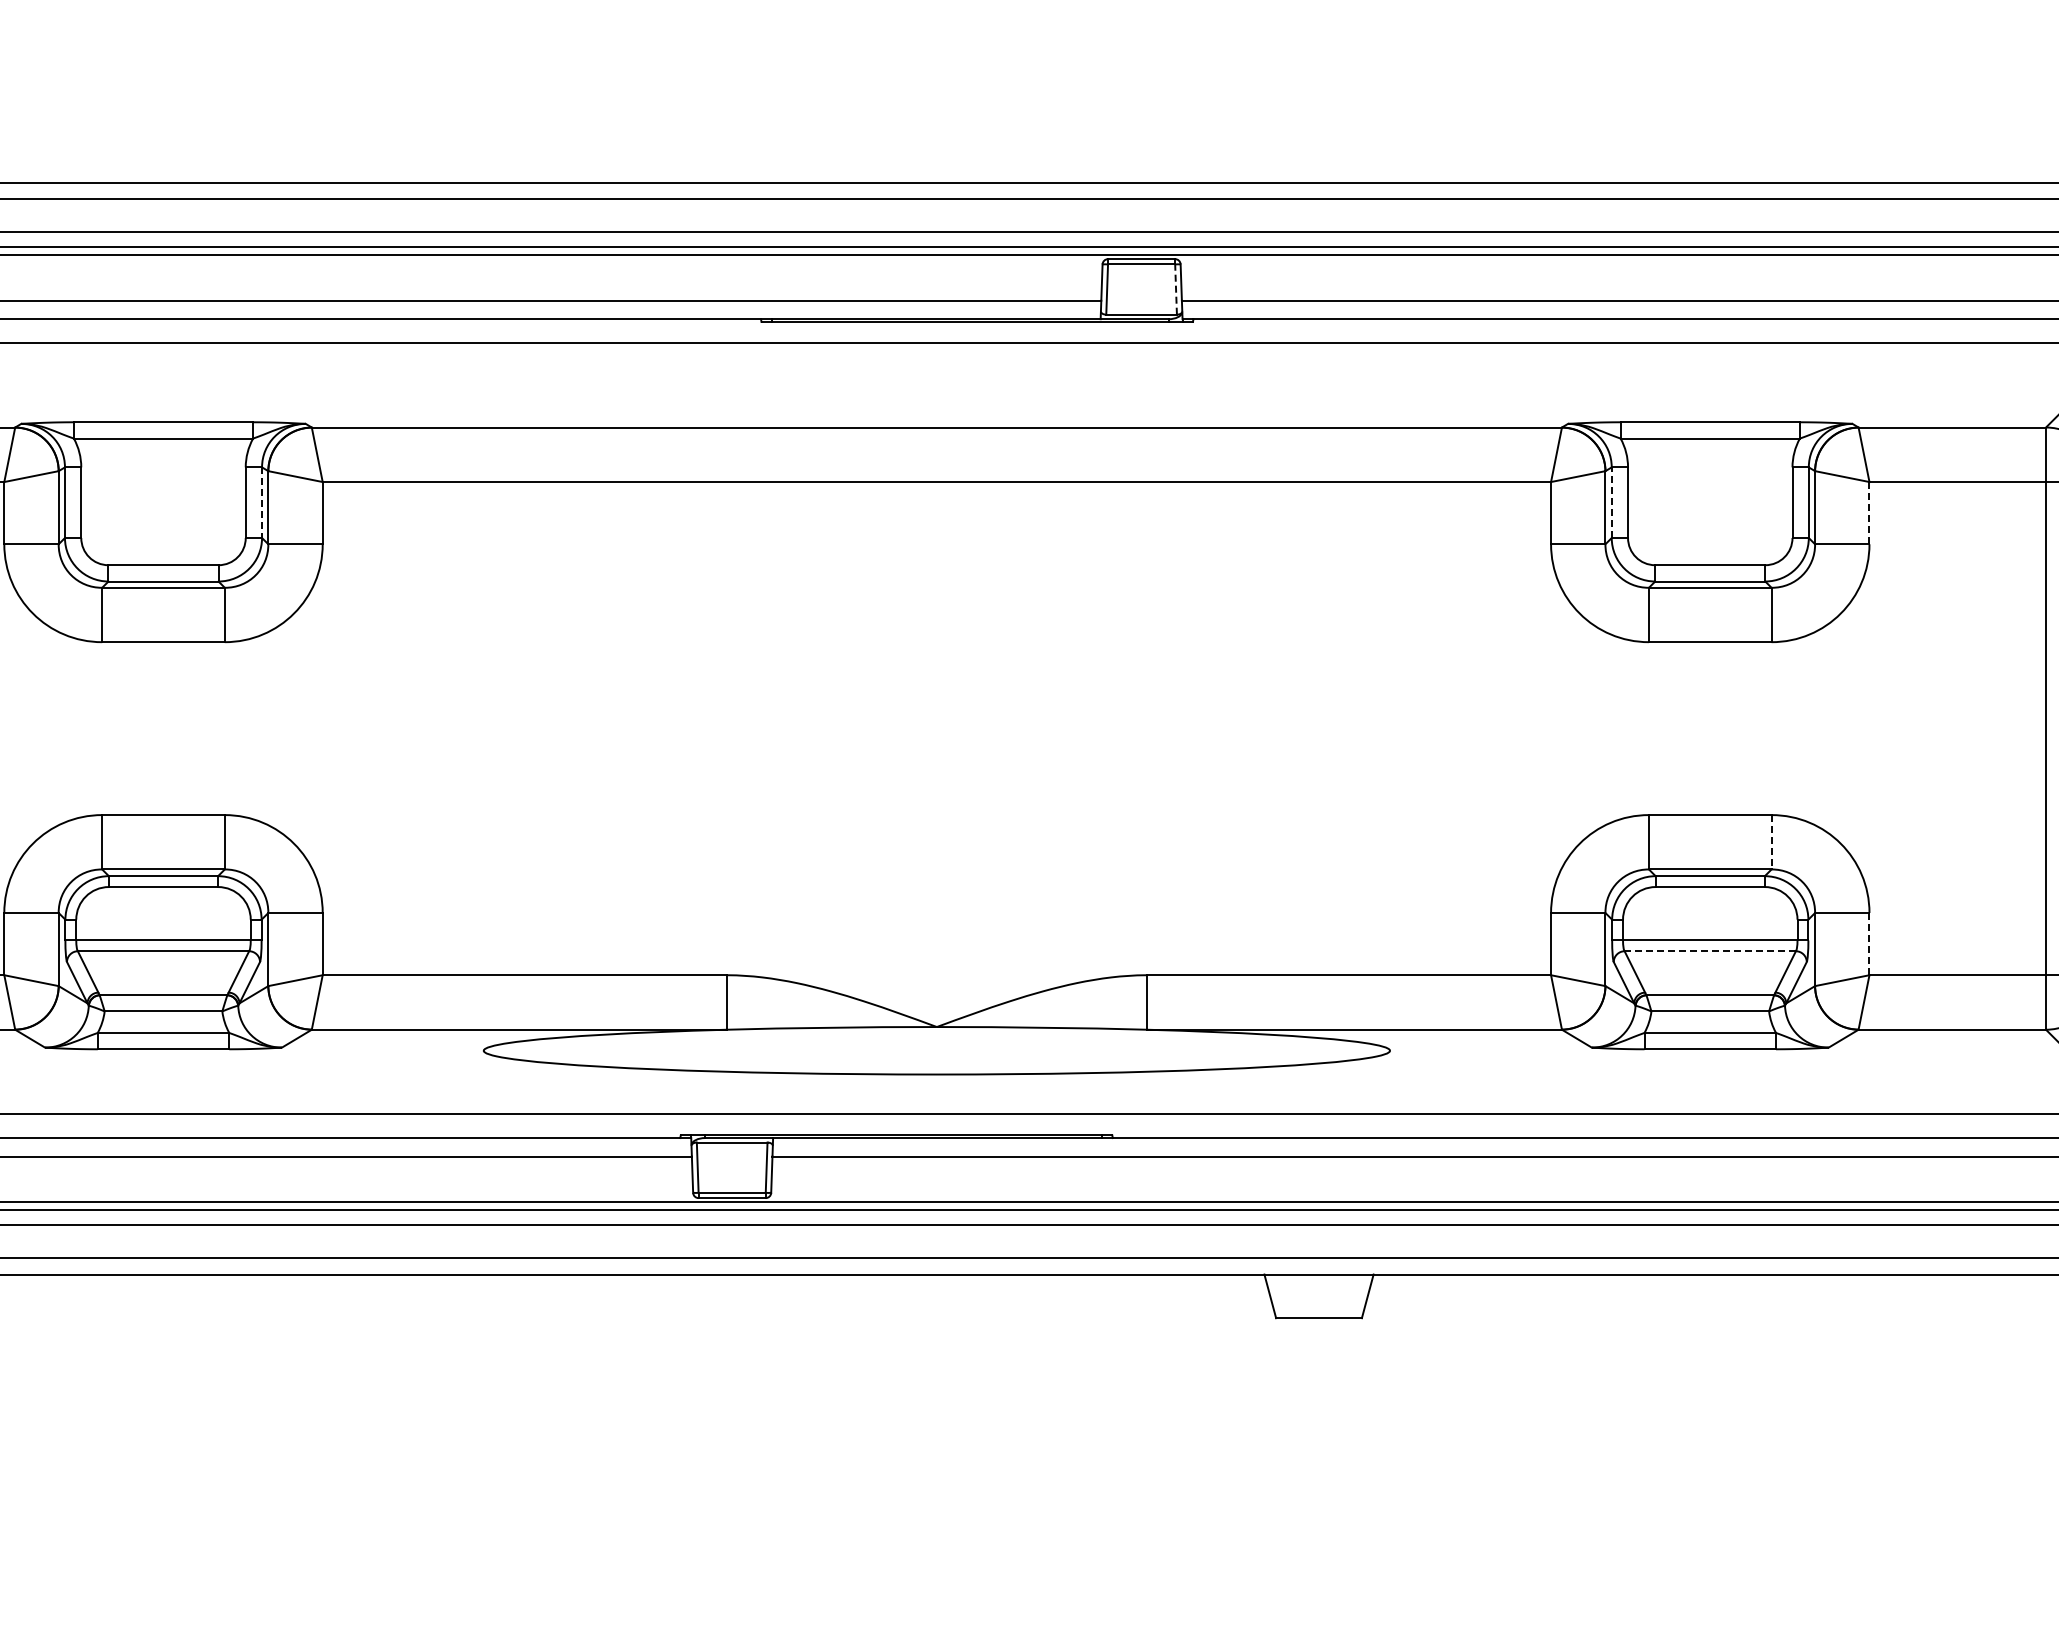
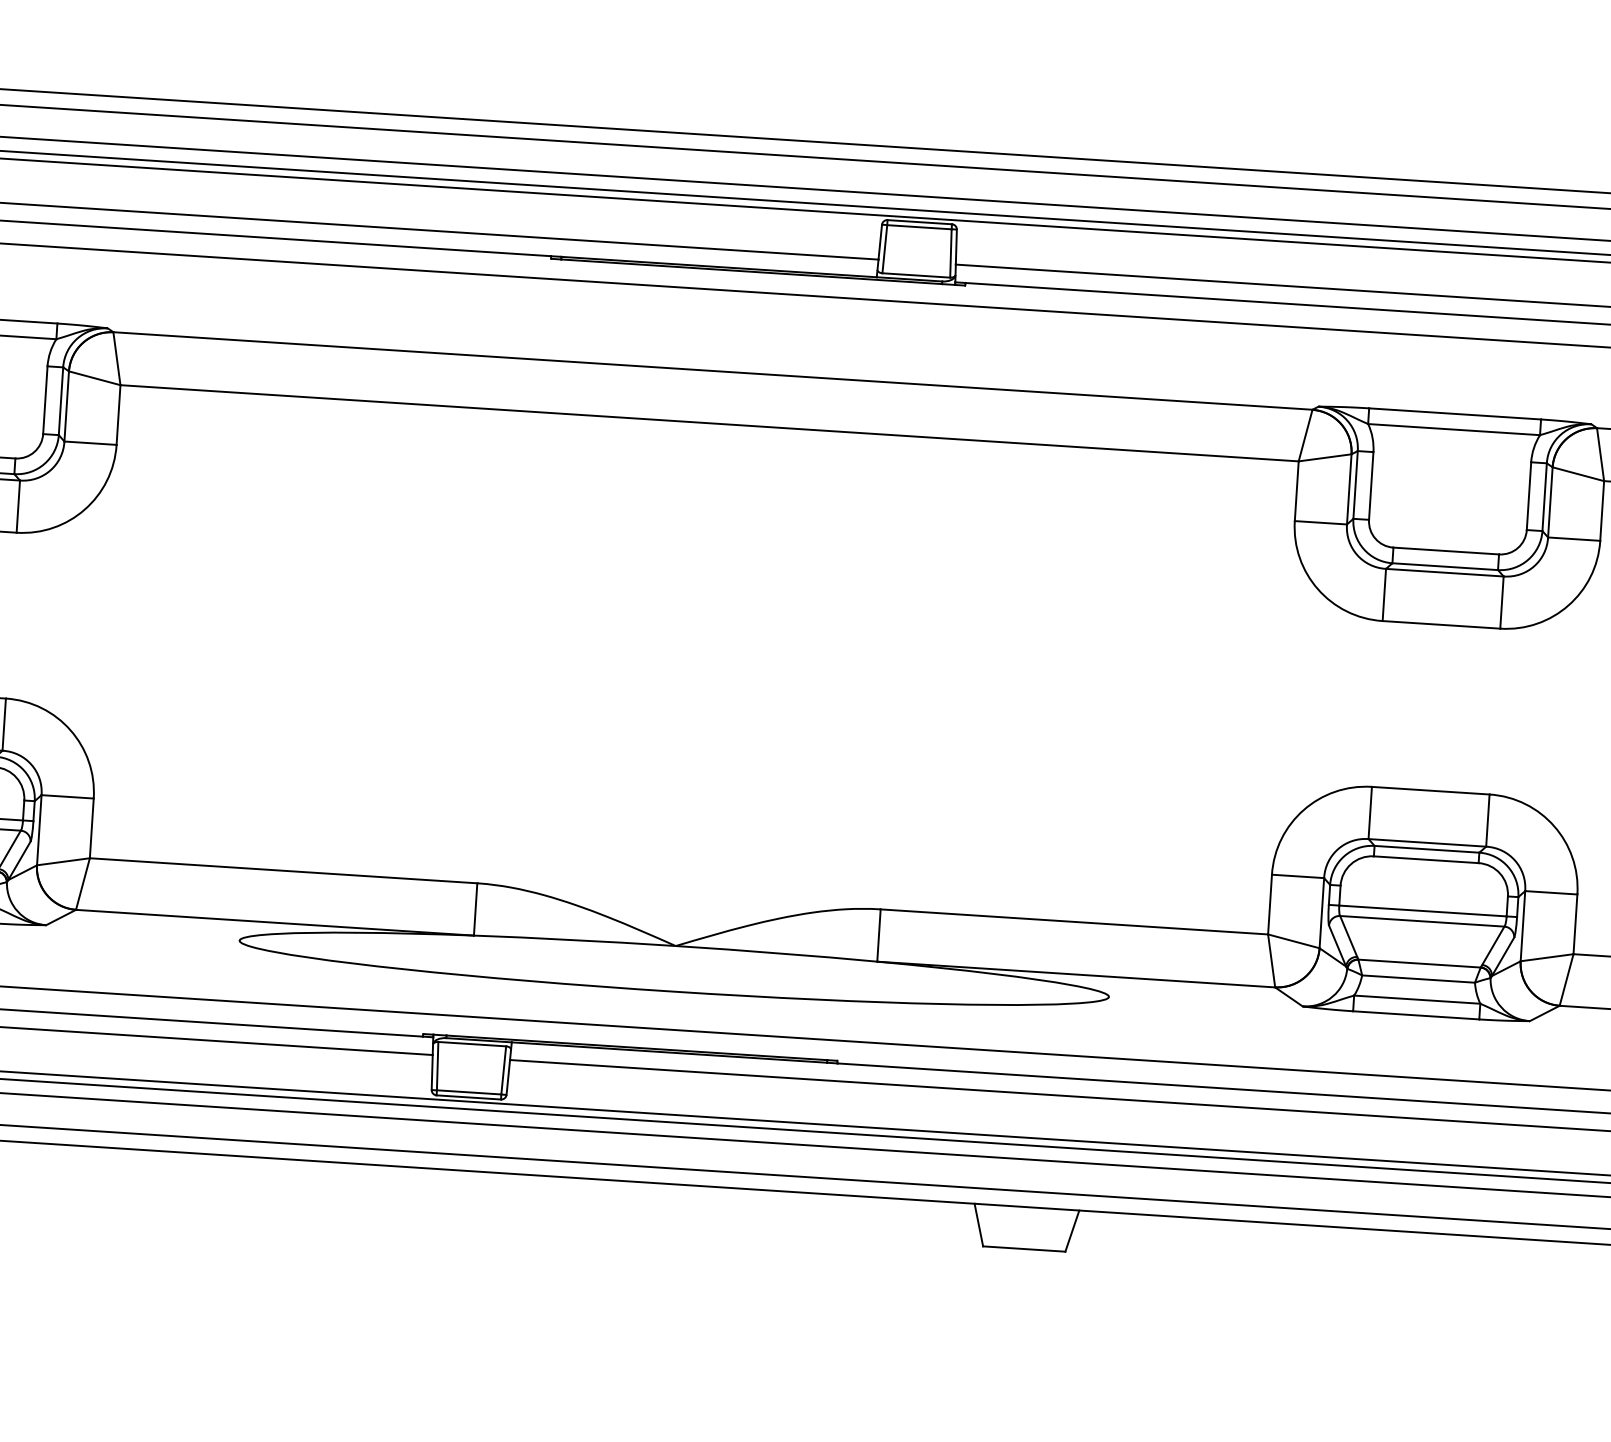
line: (1176, 289) -> (951, 253), dashed -> solid
line: (1611, 502) -> (1355, 484), dashed -> solid
line: (262, 503) -> (61, 402), dashed -> solid
line: (1869, 513) -> (1602, 511), dashed -> solid
line: (1771, 842) -> (1487, 820), dashed -> solid
line: (1869, 944) -> (1575, 924), dashed -> solid
line: (1710, 951) -> (1422, 921), dashed -> solid

